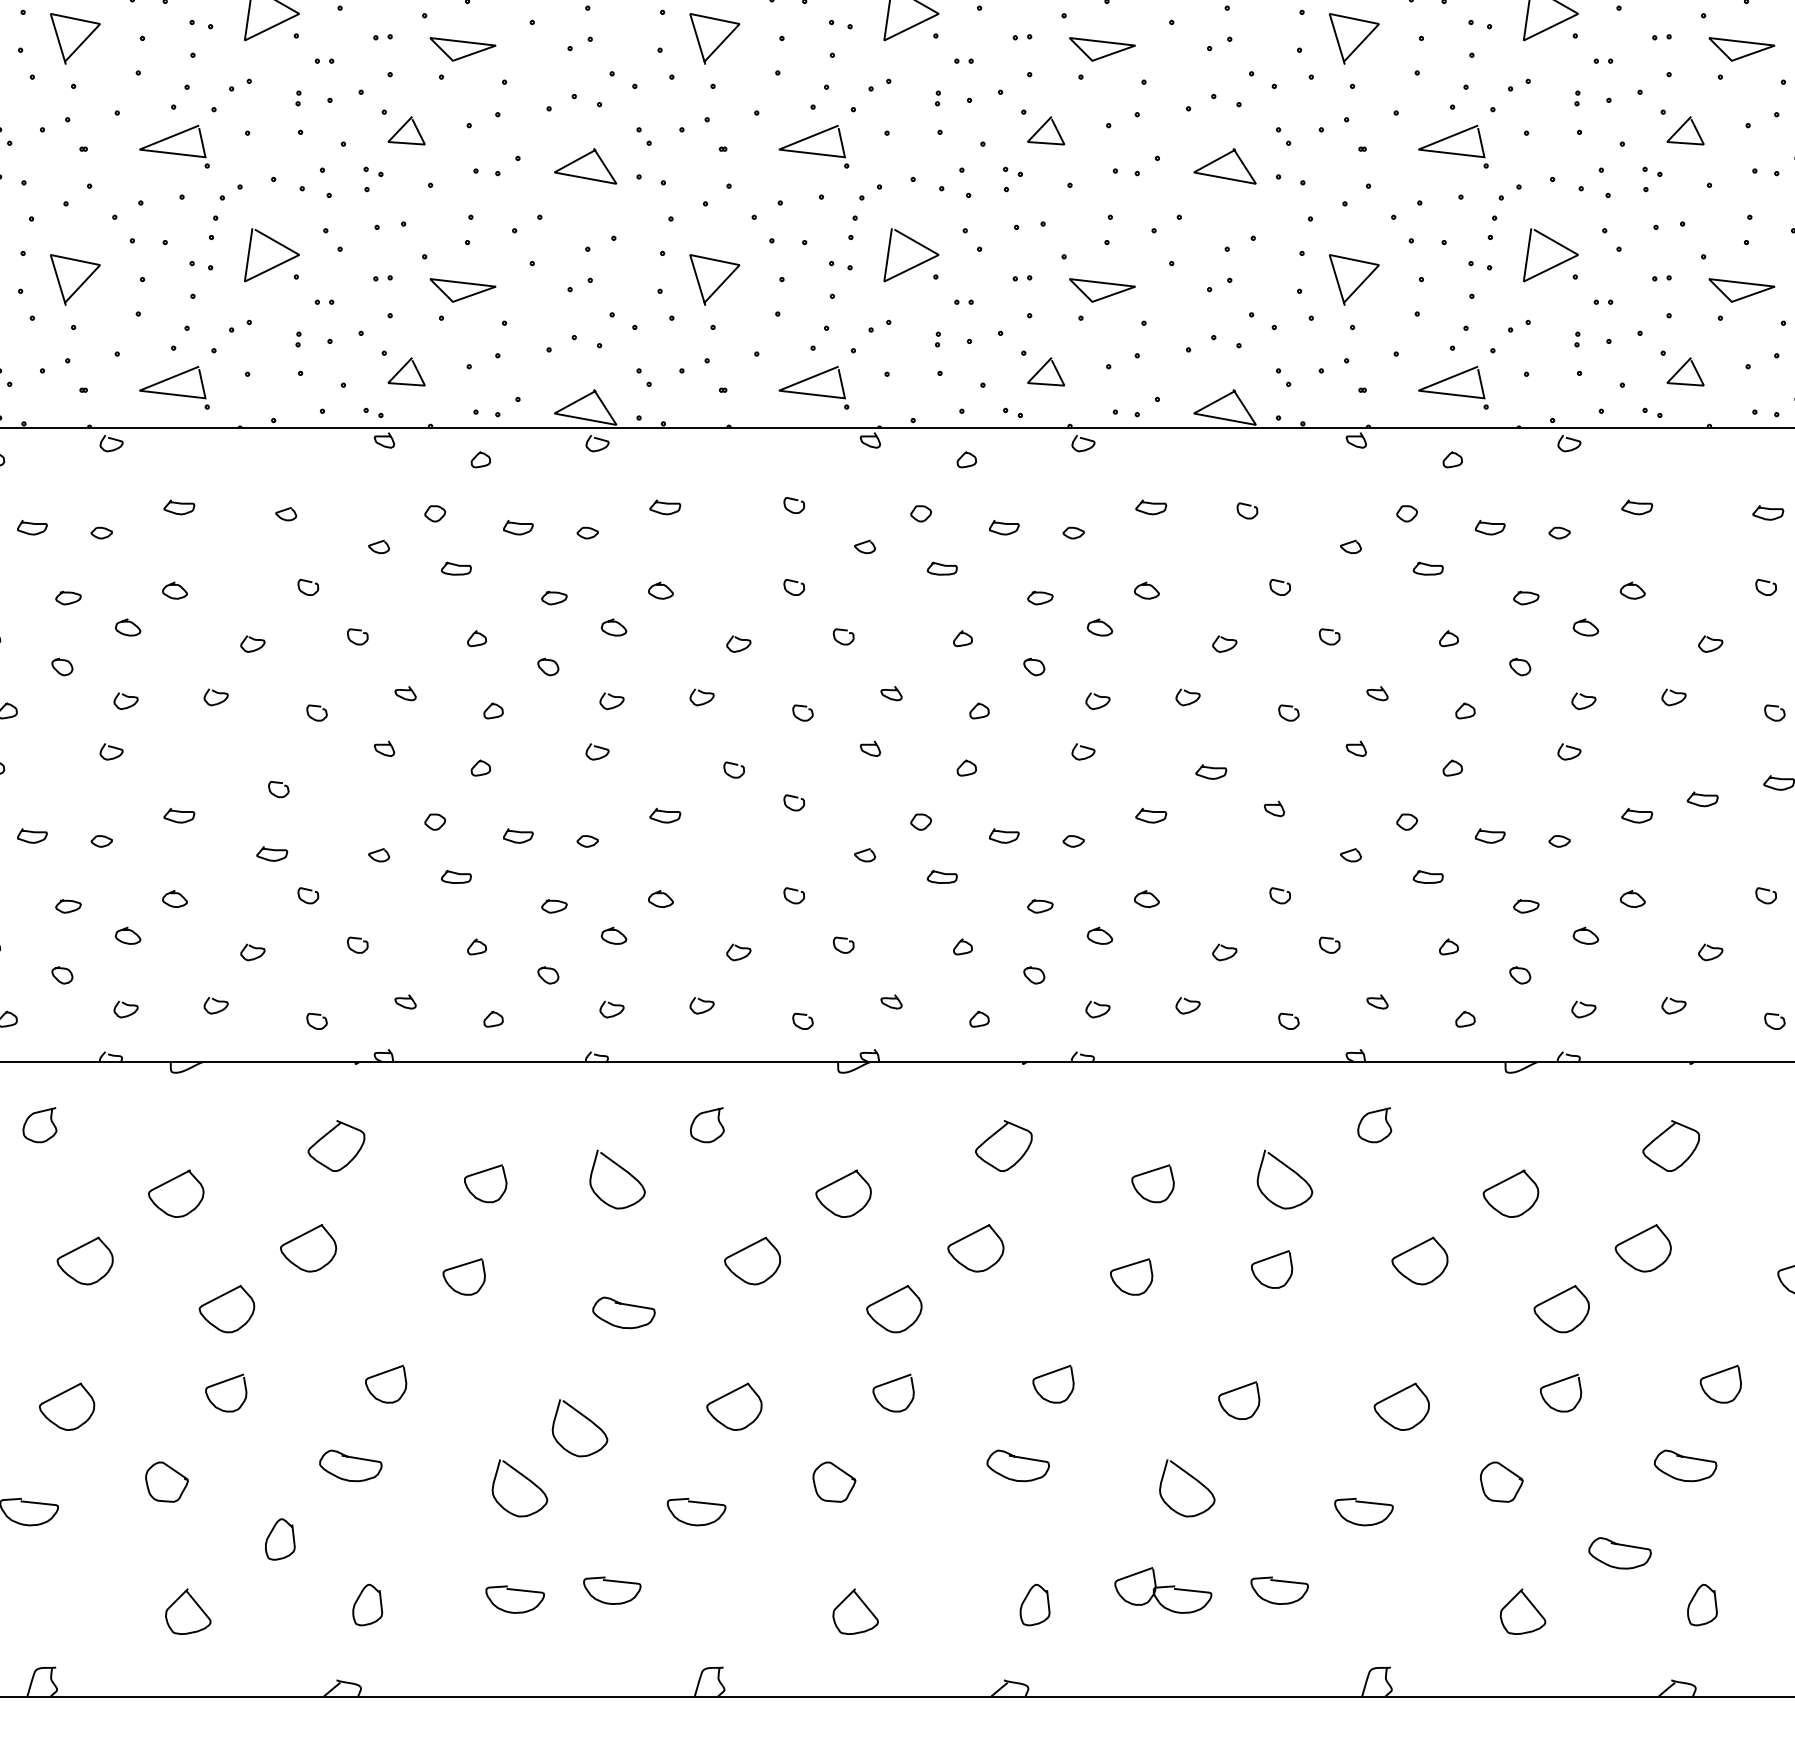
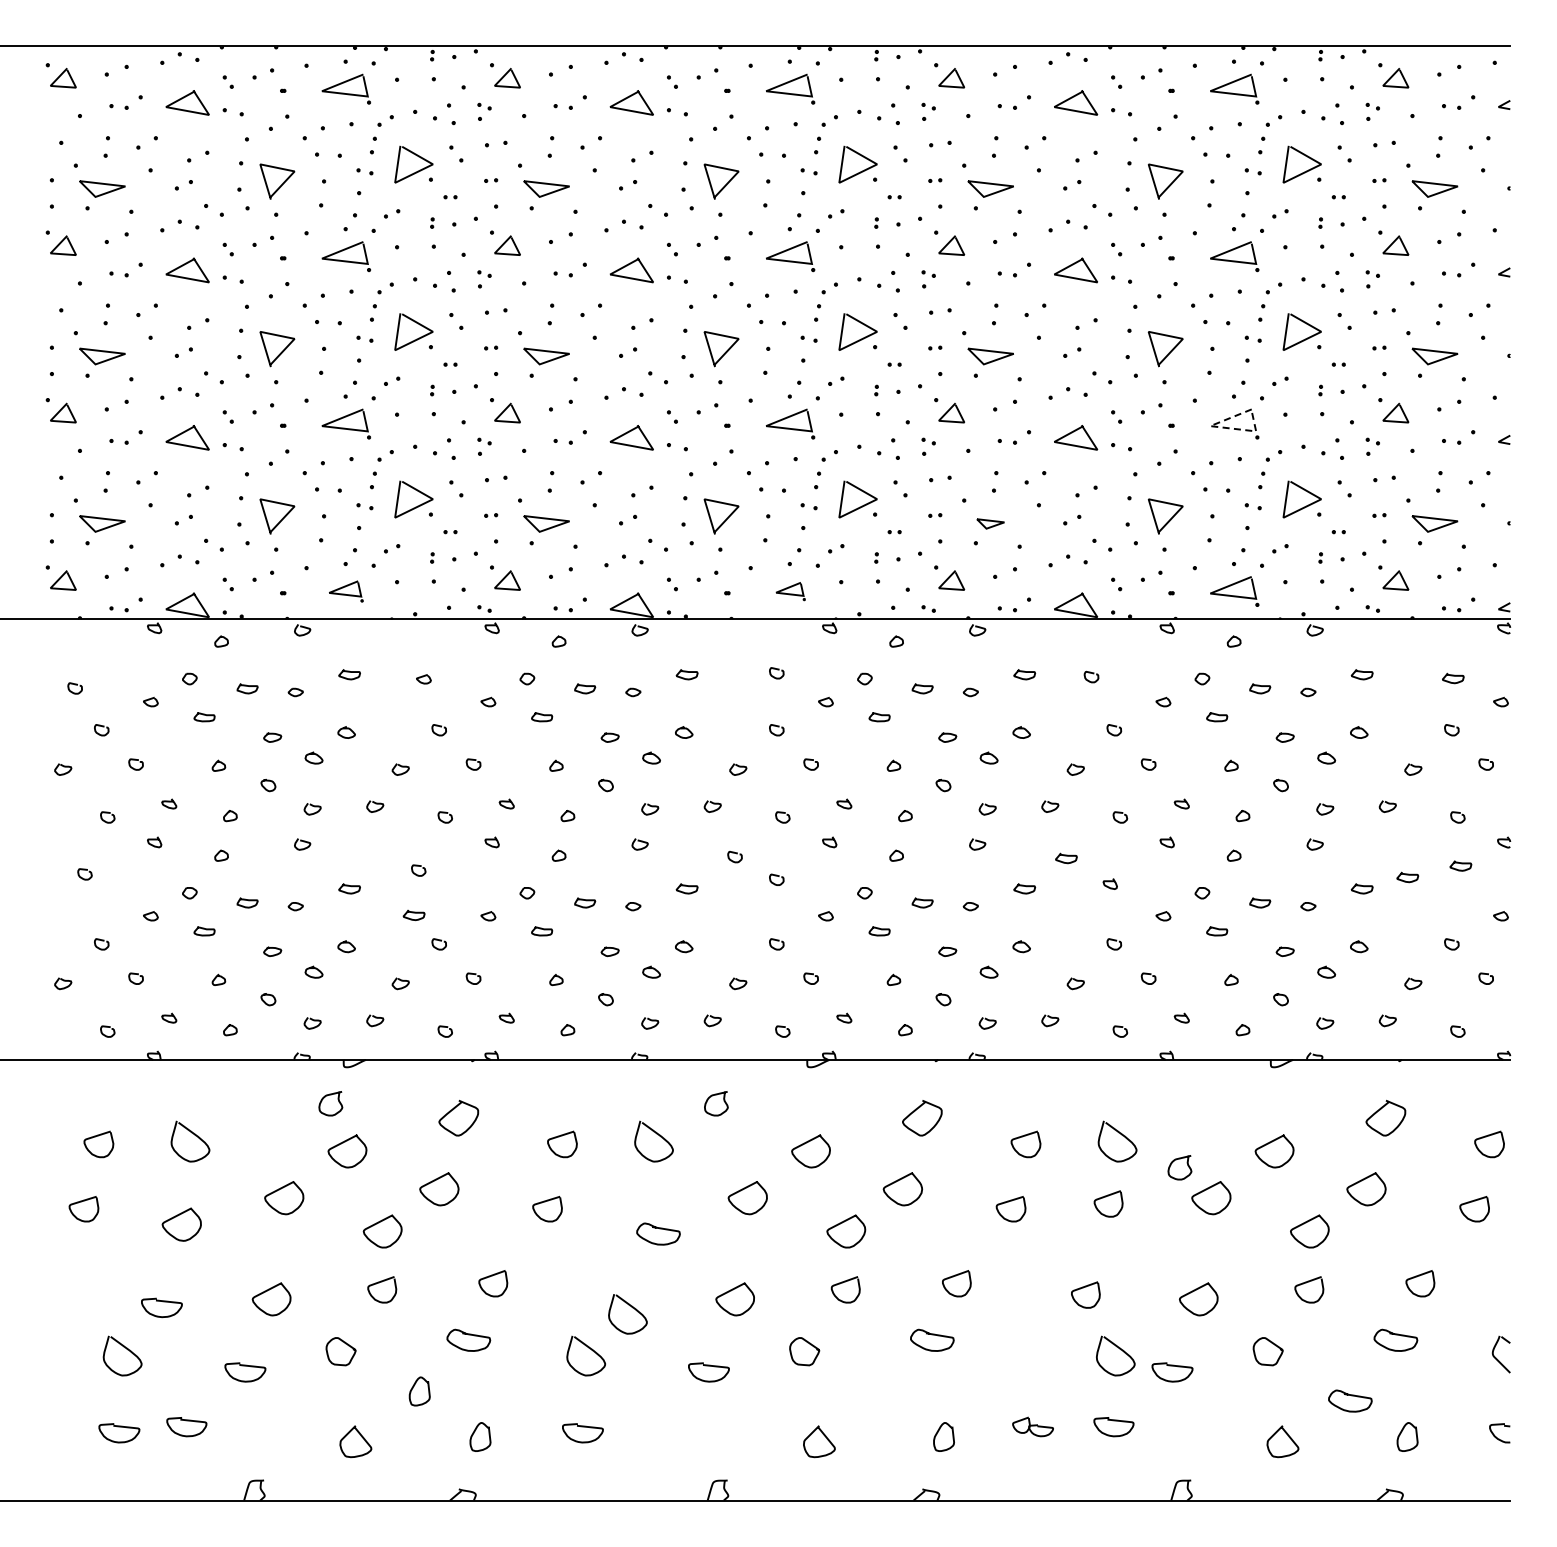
line: (1435, 151) -> (1222, 427), solid -> dashed
part: (1101, 289) -> (990, 523), size x0.6
part: (173, 387) -> (345, 591), size x0.7
part: (814, 387) -> (790, 591), size x0.6
curve: (35, 1114) -> (327, 1096), moved
curve: (1369, 1114) -> (1176, 1160), moved
curve: (1194, 1480) -> (1120, 1350), moved
curve: (611, 1582) -> (649, 1421), removed
part: (1162, 1589) -> (1032, 1426), size x0.6

